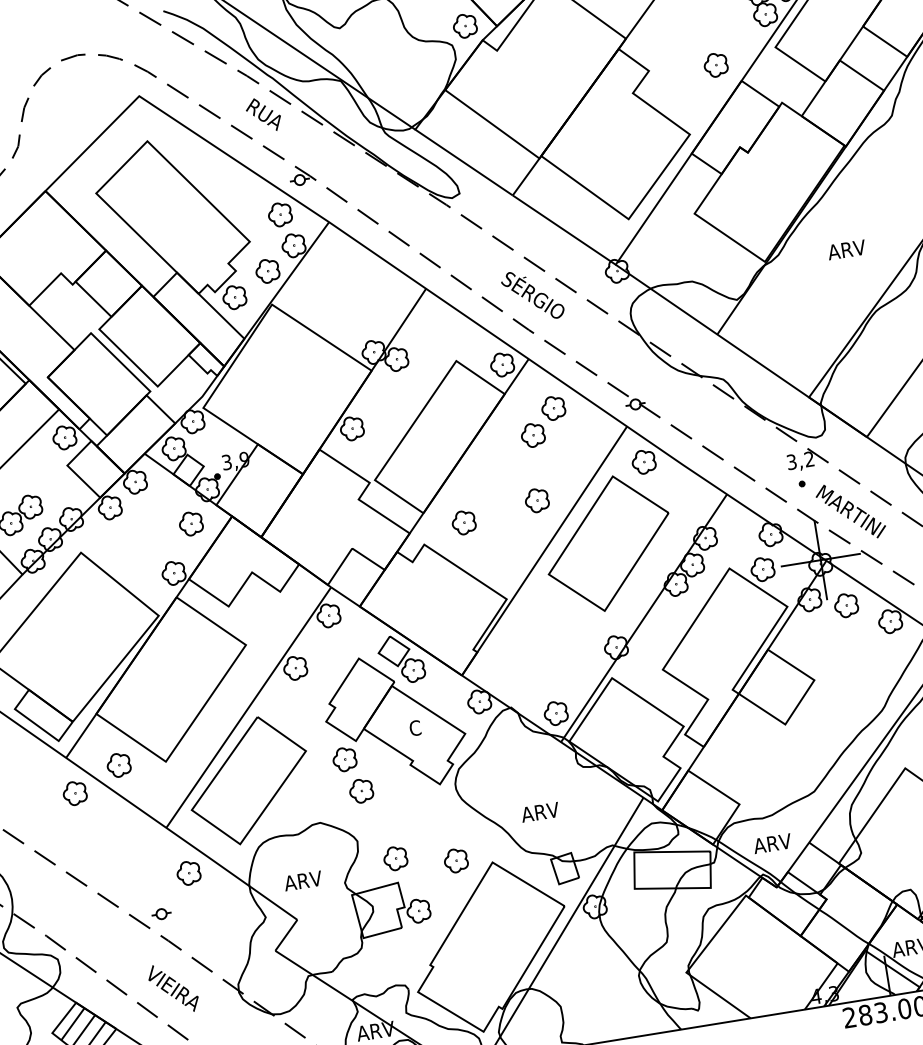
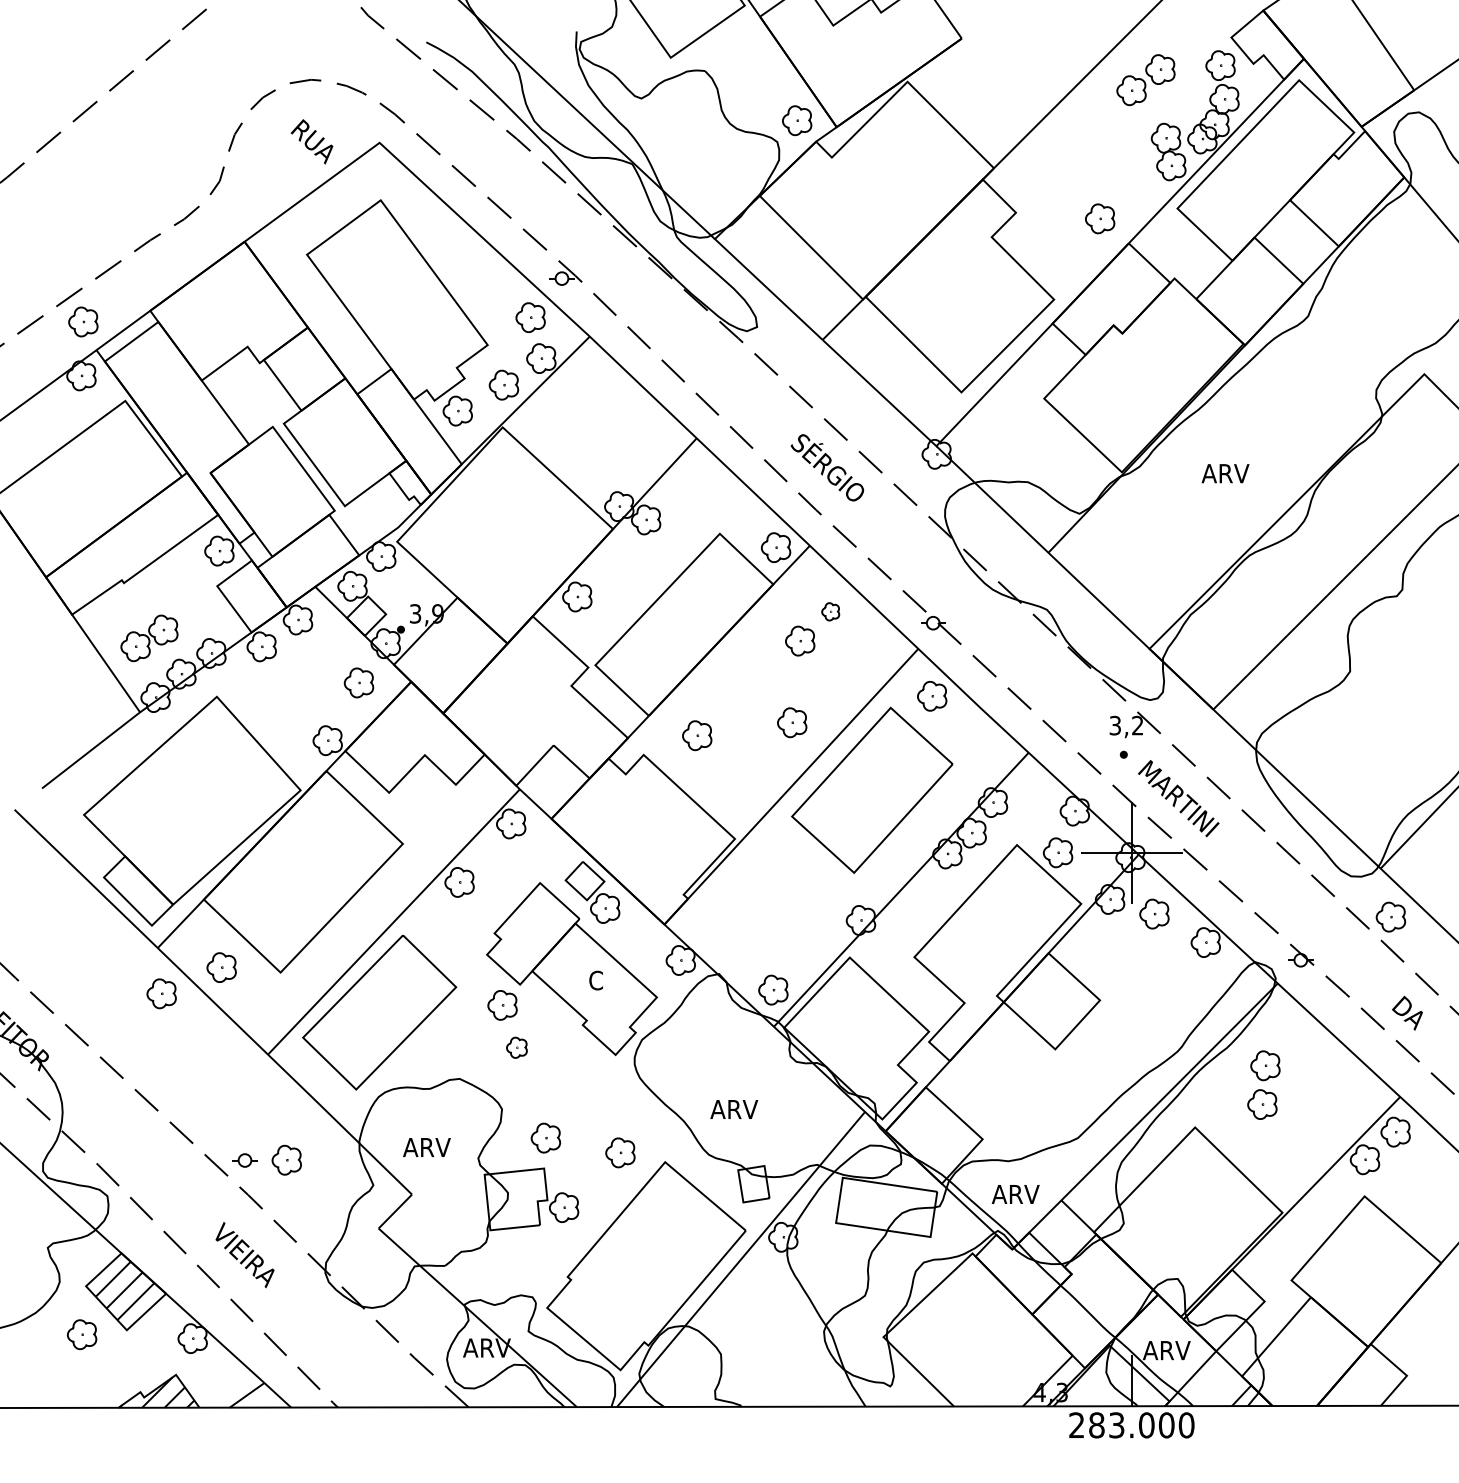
text: (263, 114) -> (311, 141), moved
part: (553, 408) -> (830, 611), size x0.6
part: (361, 790) -> (516, 1047), size x0.7
part: (188, 872) -> (286, 1159), moved

